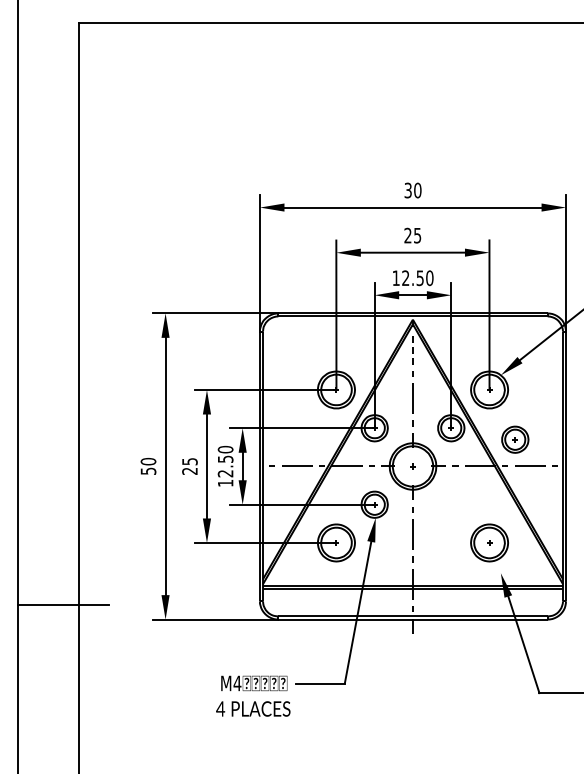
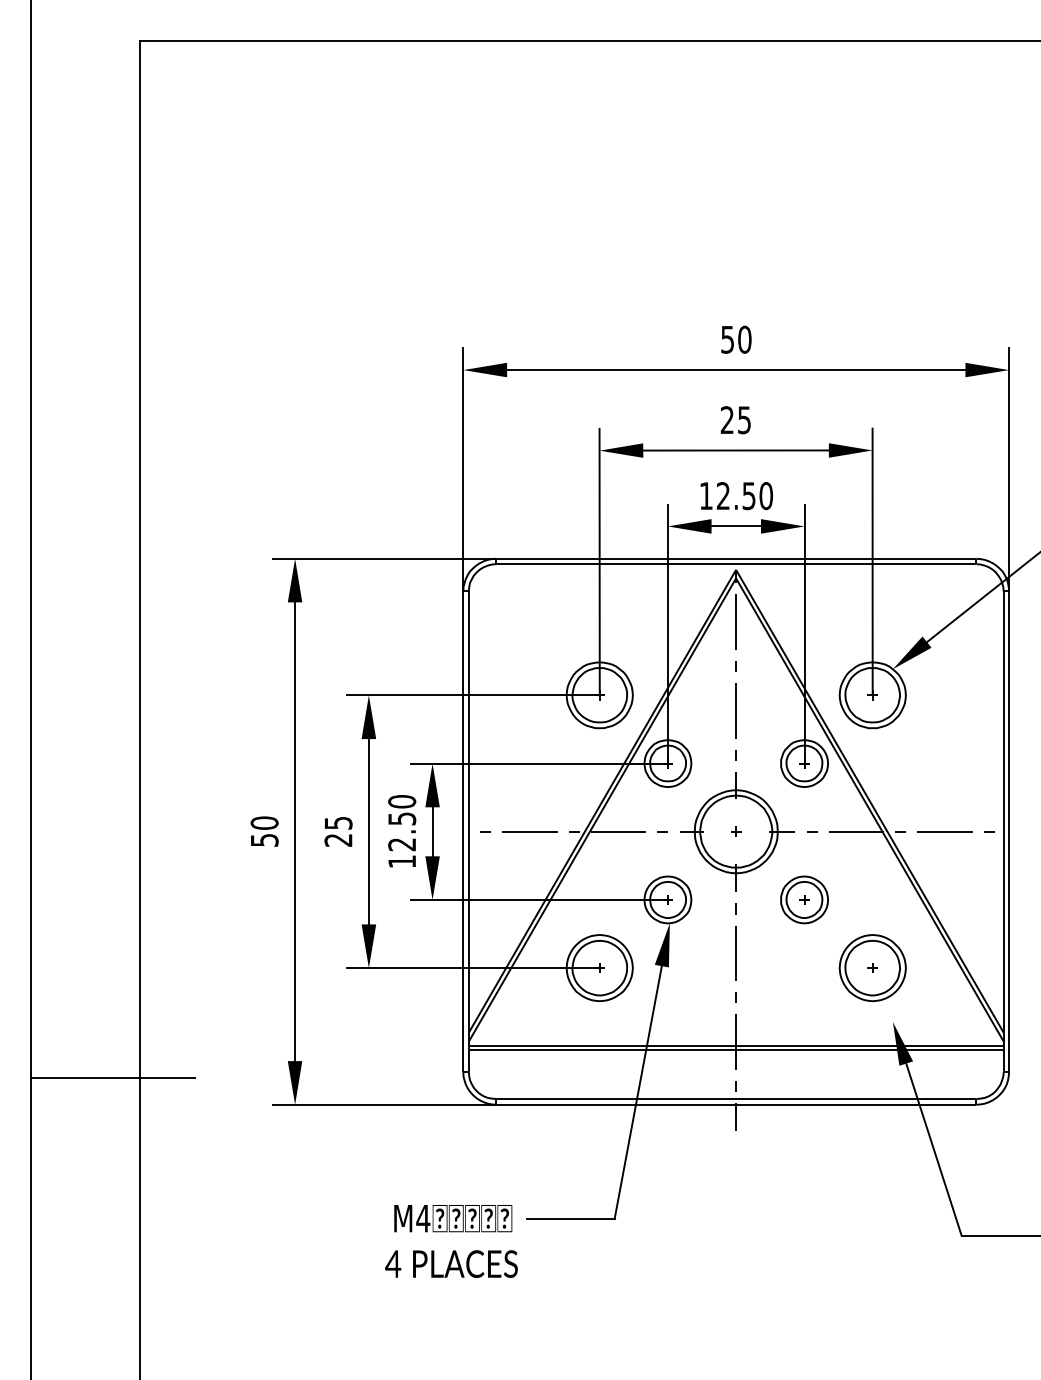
text: (408, 189) -> (728, 337), 30 -> 50
line: (413, 348) -> (737, 621), dashed -> solid
part: (515, 439) -> (804, 899), moved

